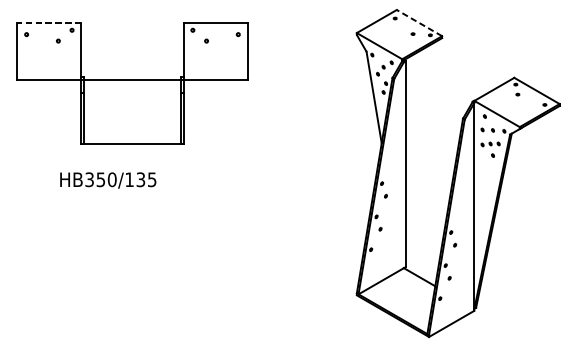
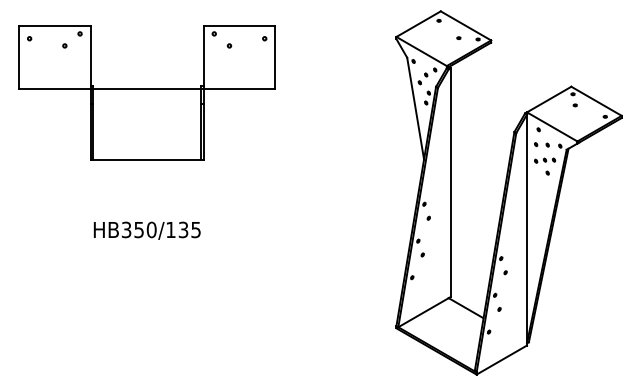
line: (49, 22) -> (54, 25), dashed -> solid
line: (419, 22) -> (465, 25), dashed -> solid
text: (107, 180) -> (146, 230), moved

